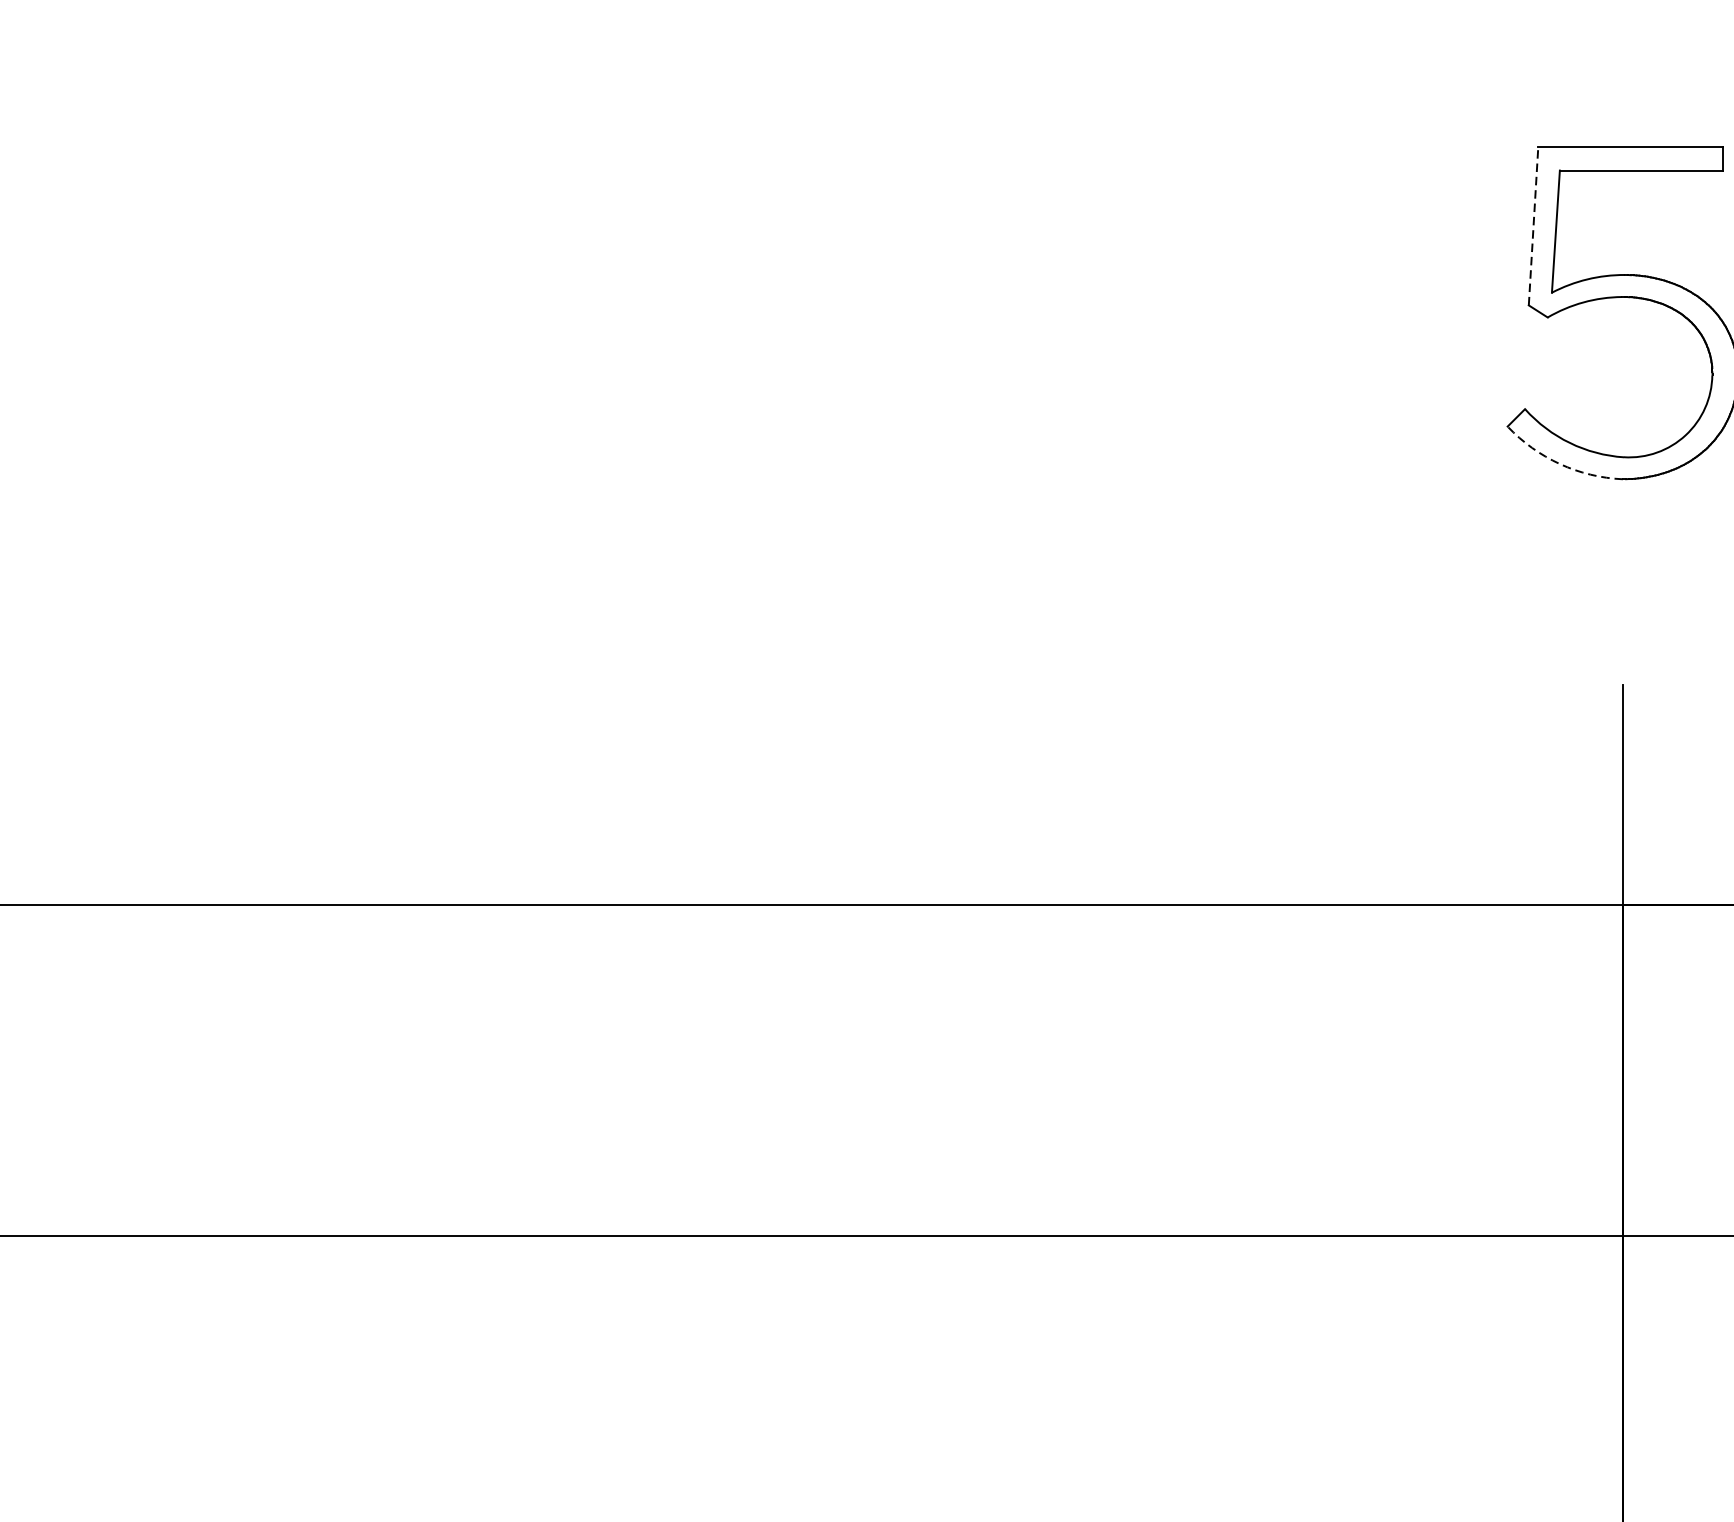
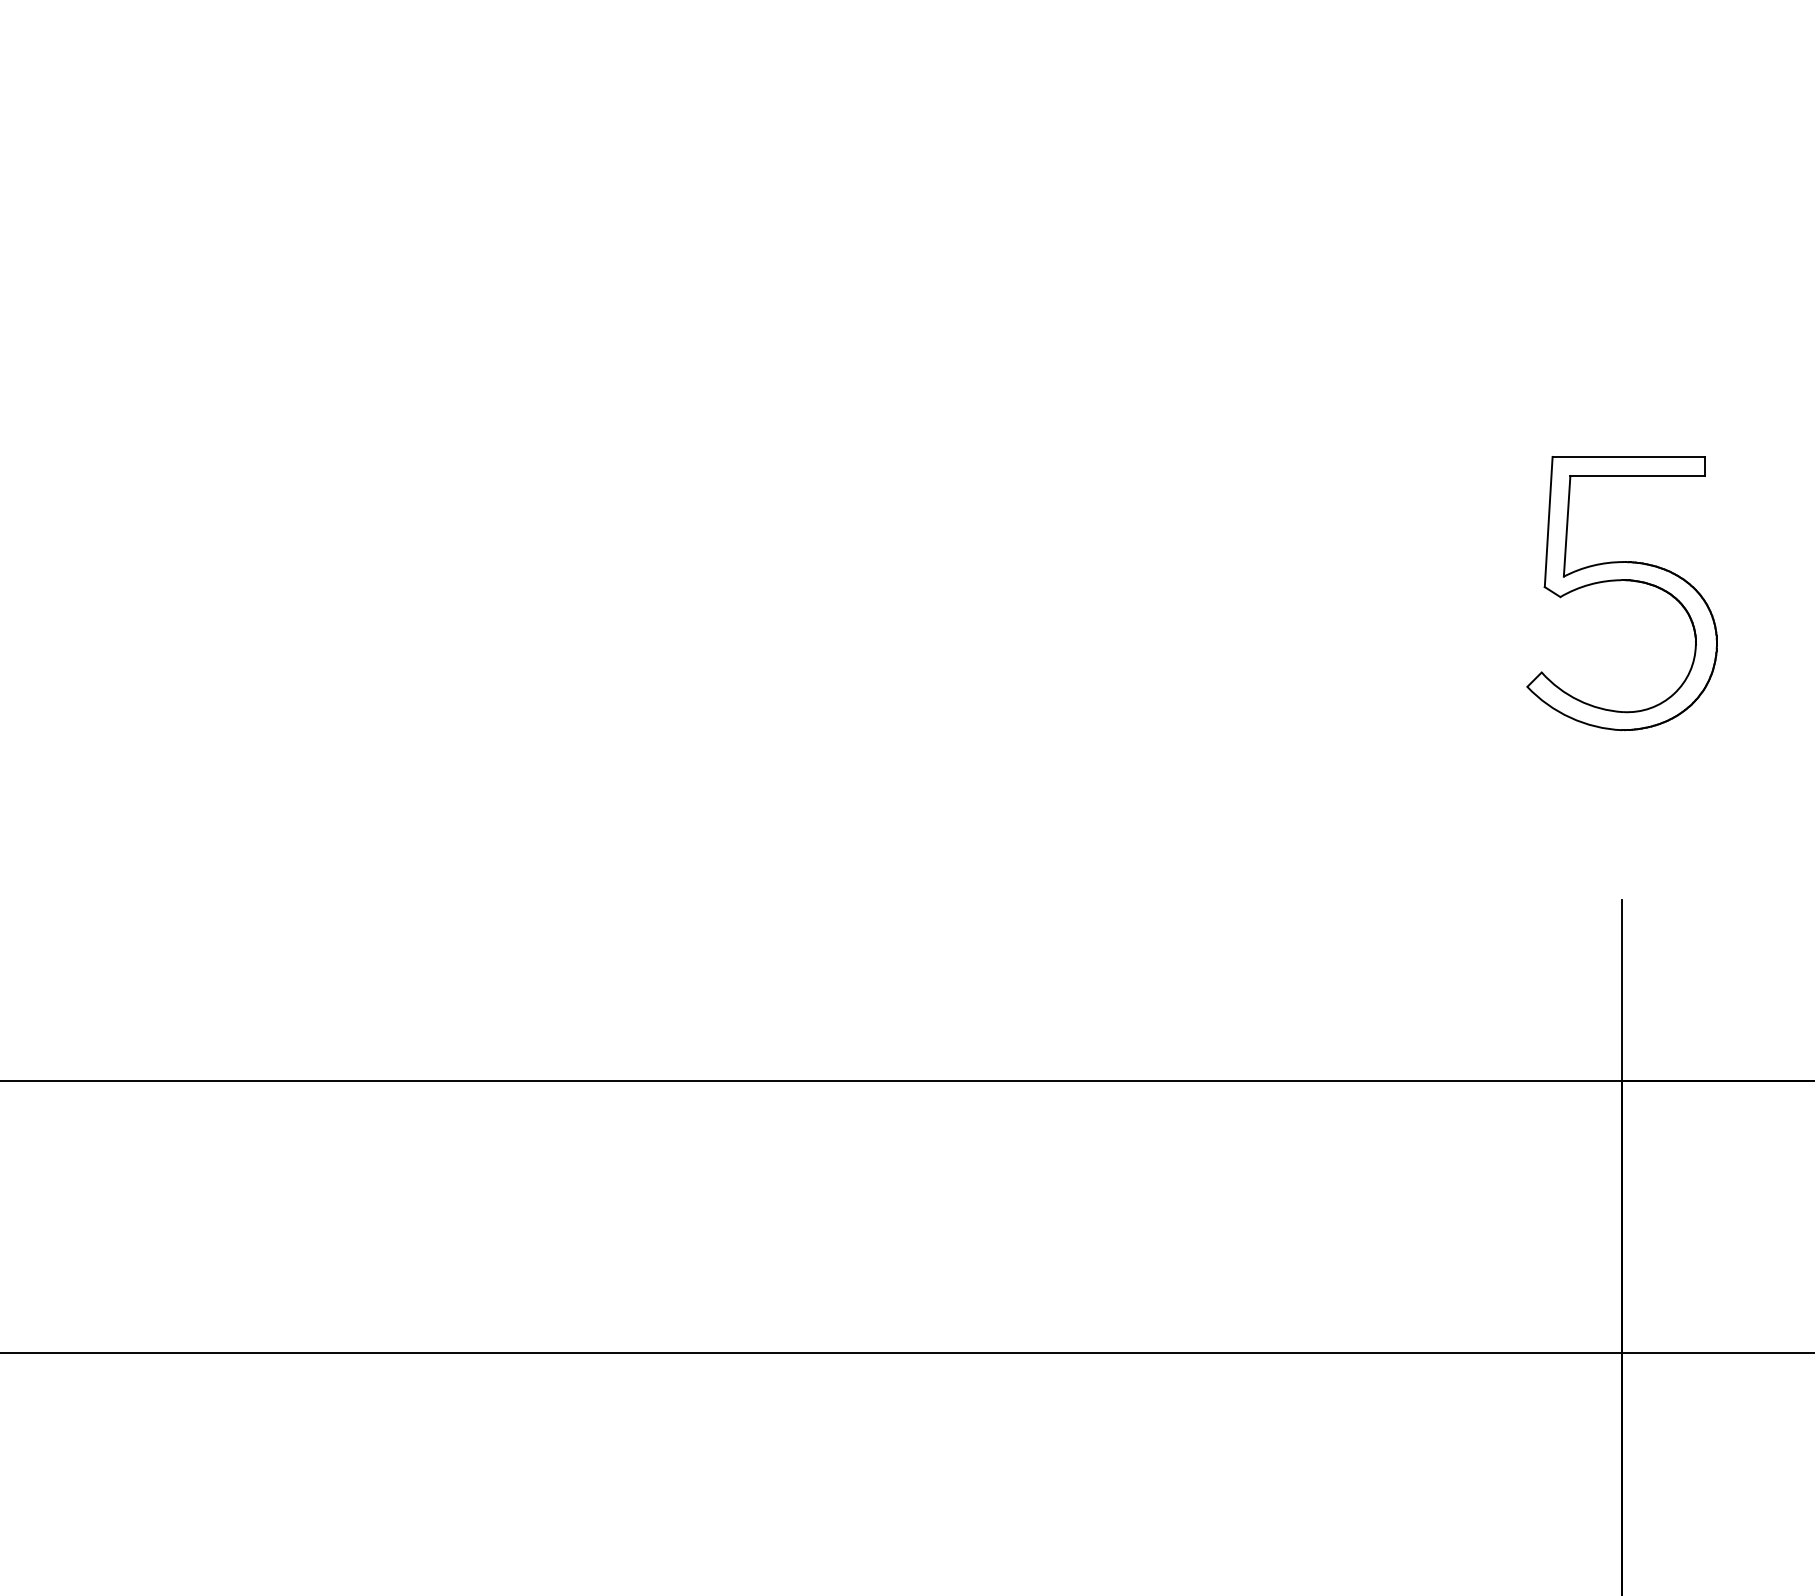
line: (1533, 225) -> (1548, 521), dashed -> solid
arc: (1560, 463) -> (1570, 717), dashed -> solid

